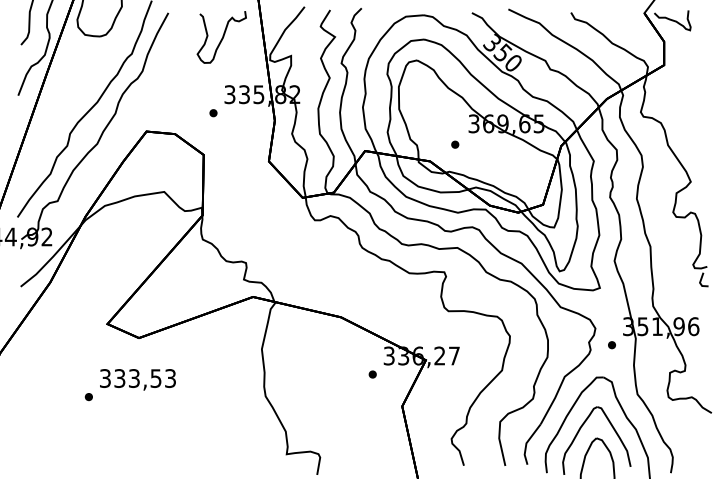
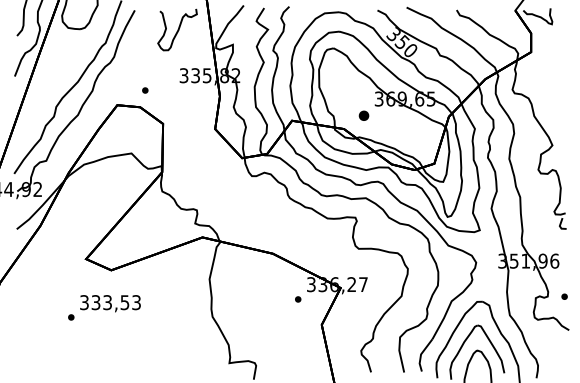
part: (213, 113) -> (145, 90), moved
part: (455, 144) -> (364, 115), size x1.6
part: (611, 345) -> (564, 297), moved

